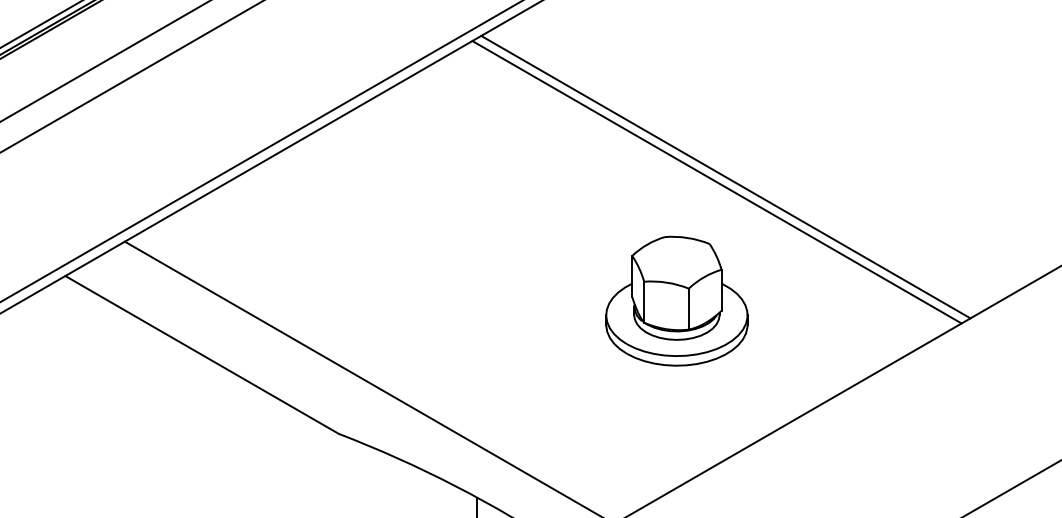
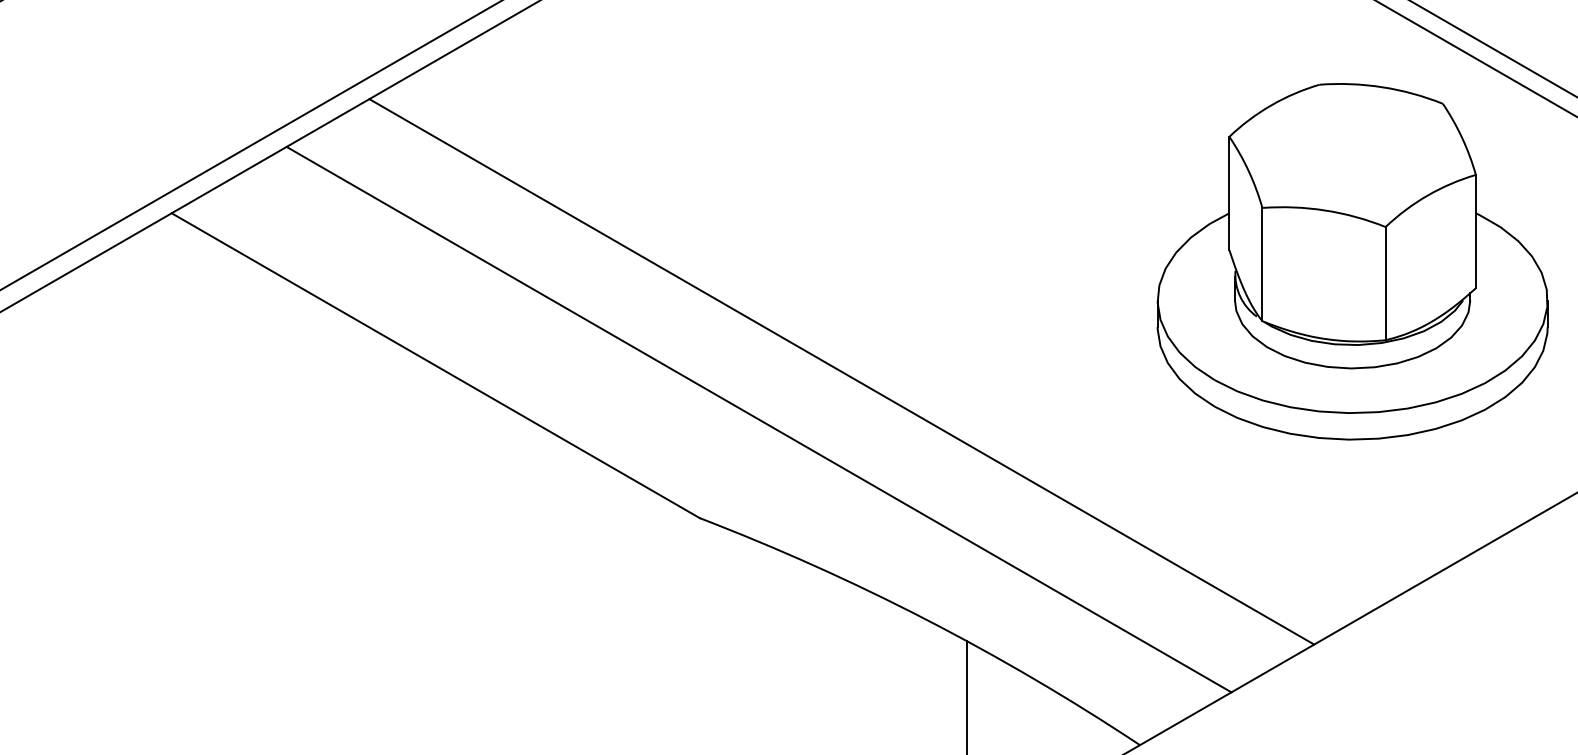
part: (676, 301) -> (1351, 262), size x1.43
line: (411, 357) -> (840, 370), added

